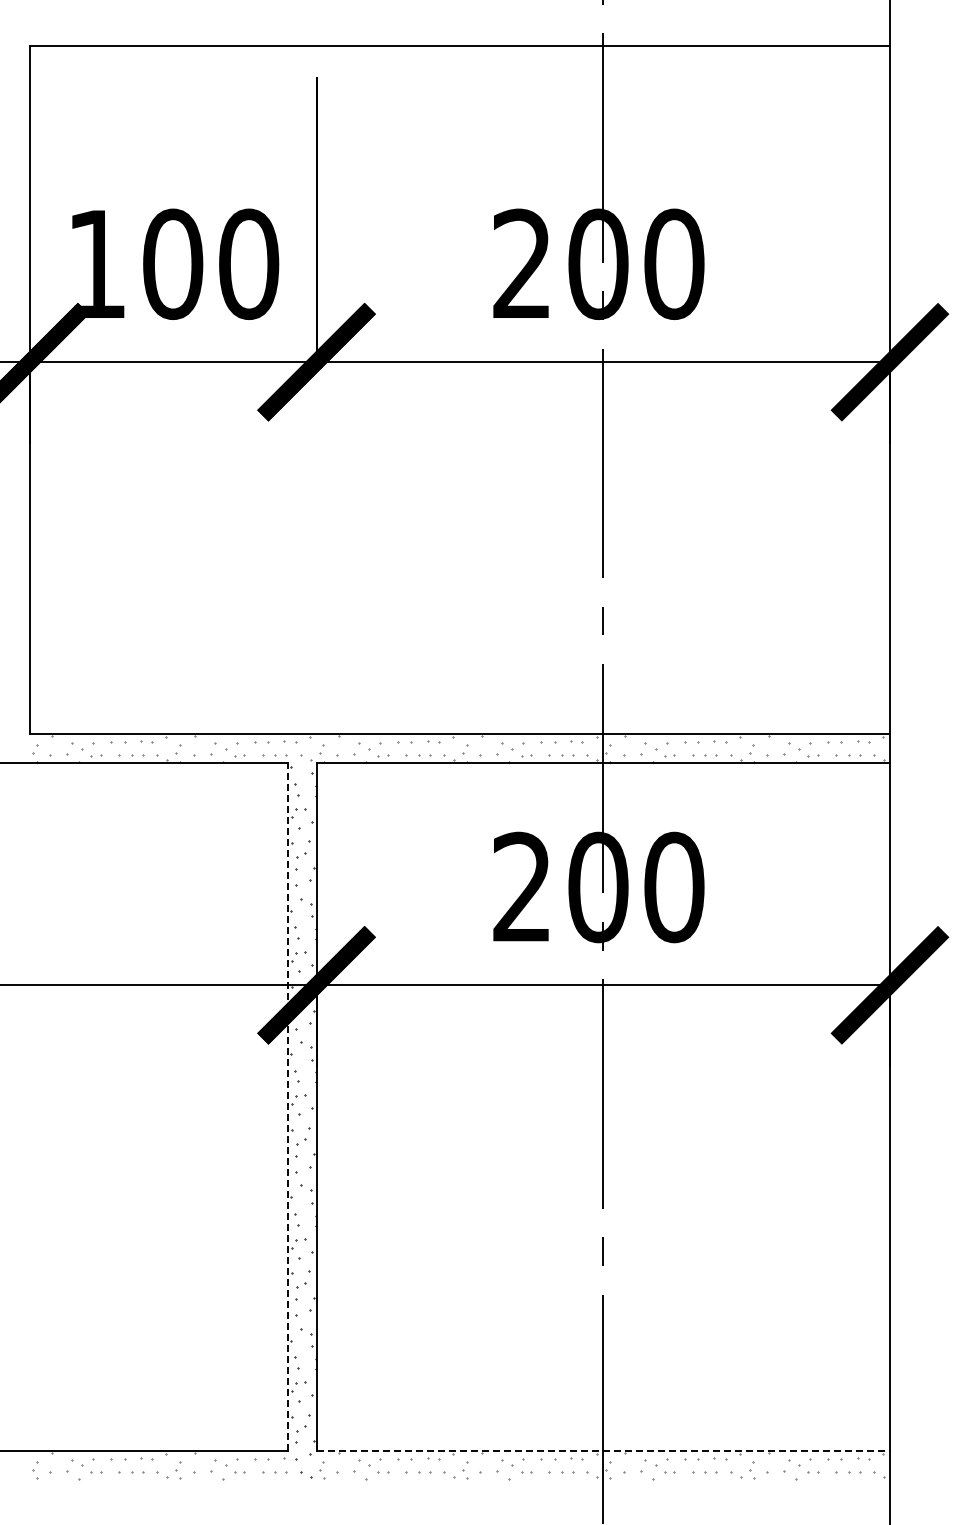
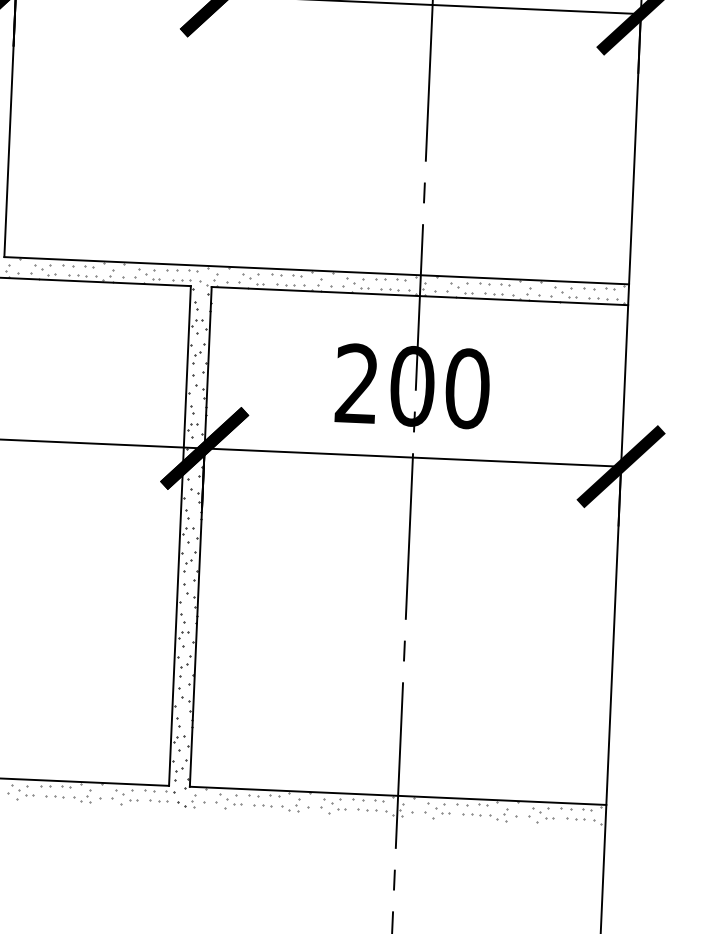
line: (287, 1106) -> (179, 535), dashed -> solid
line: (603, 1451) -> (398, 796), dashed -> solid

